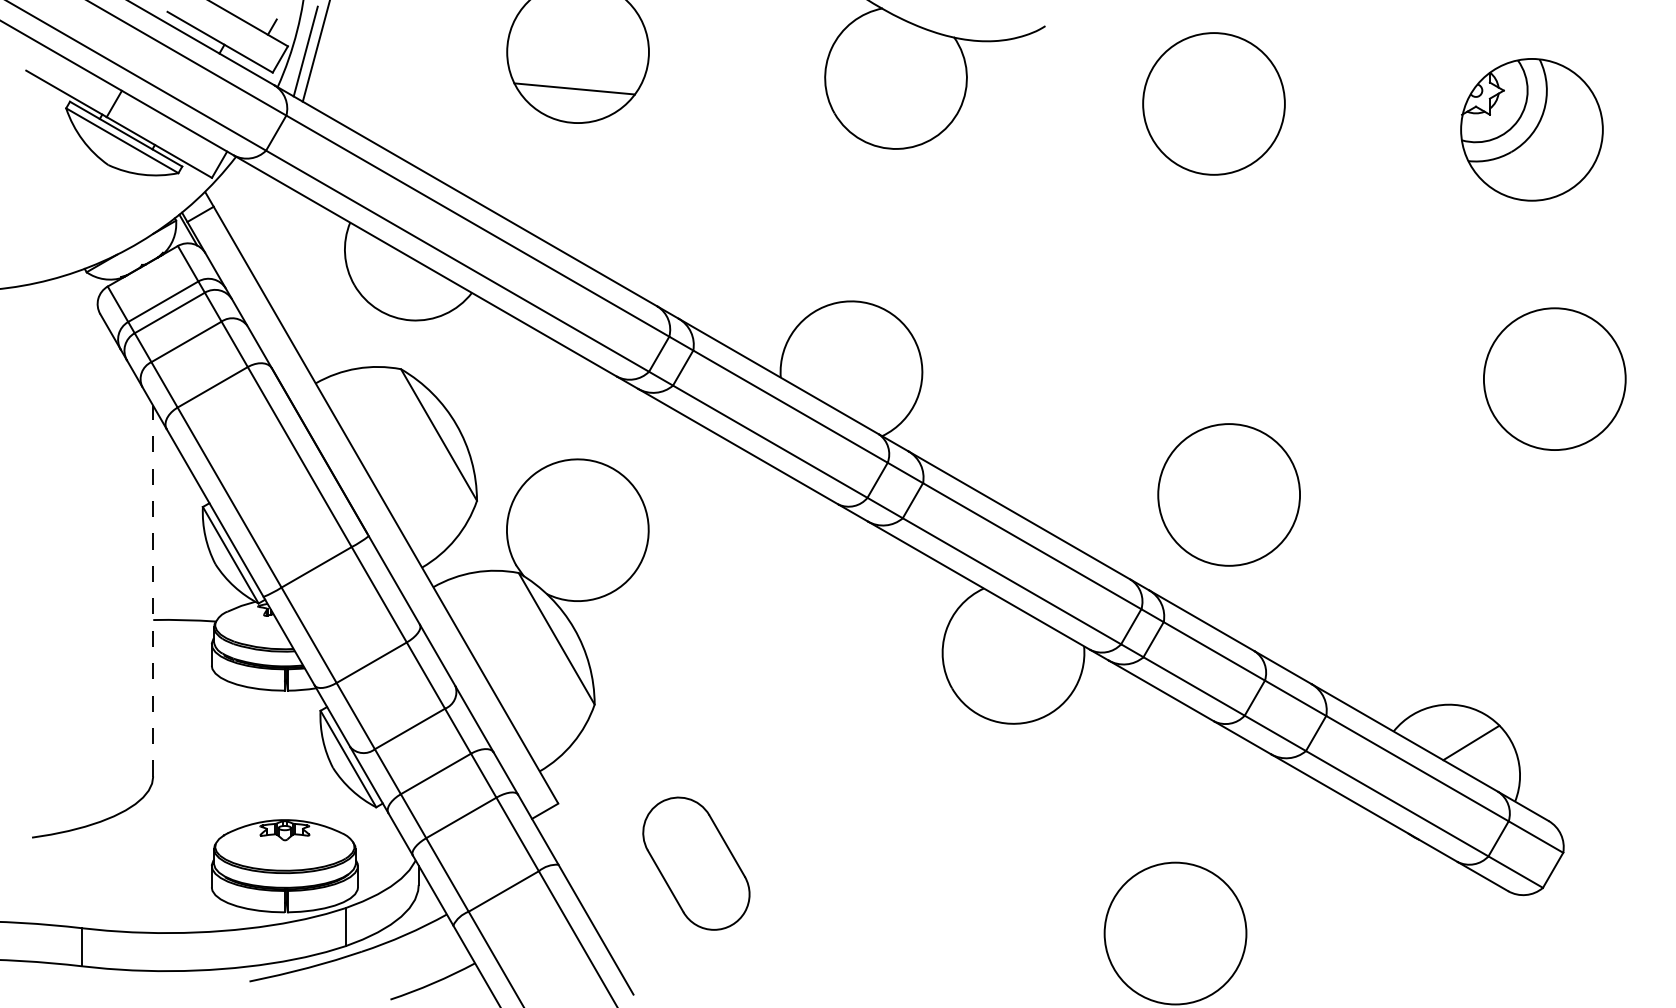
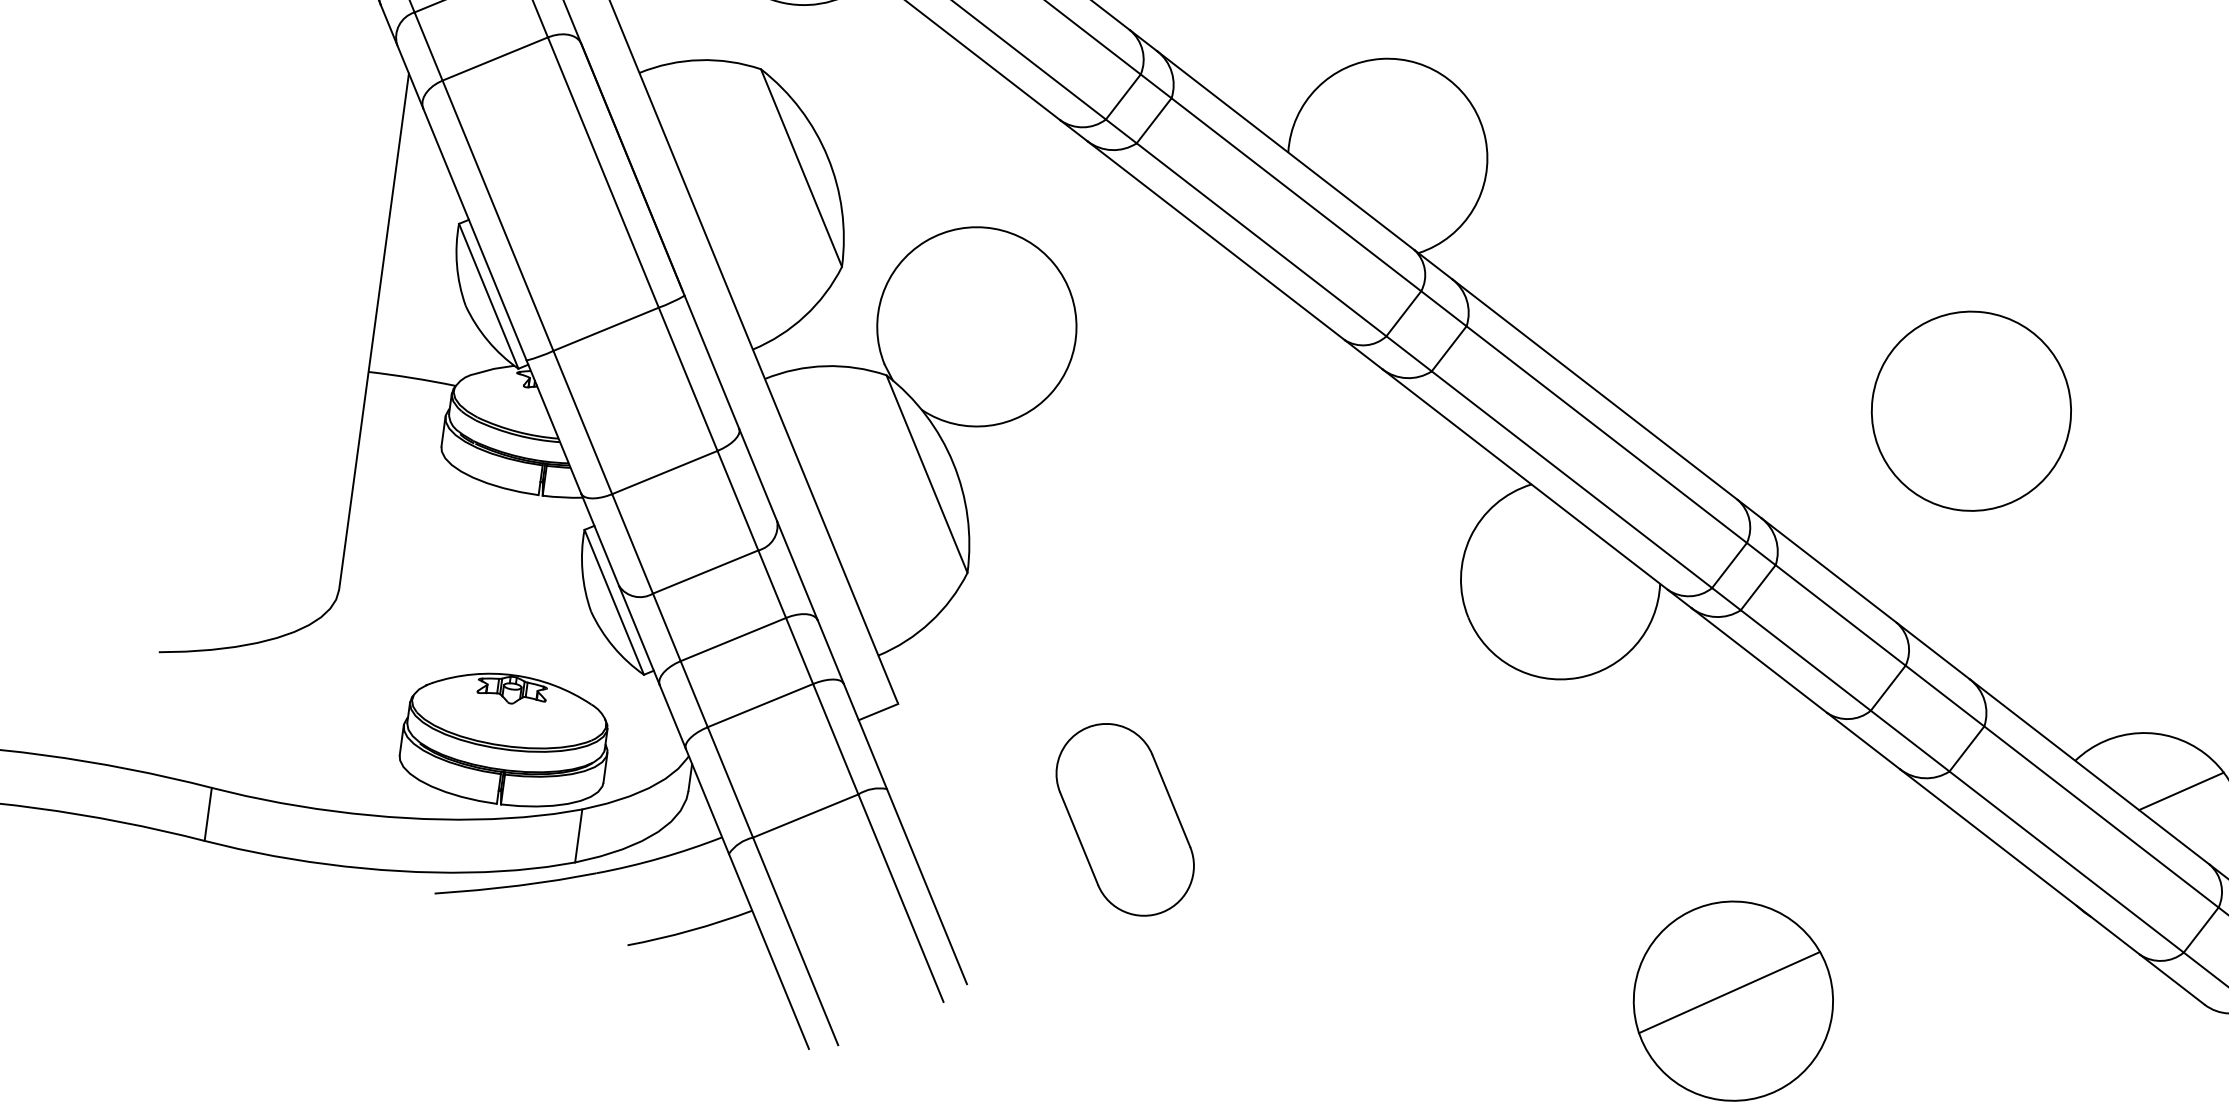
circle: (1228, 494) -> (1970, 410), moved
line: (153, 590) -> (374, 330), dashed -> solid
part: (696, 863) -> (1125, 819), moved
line: (1171, 927) -> (1728, 991), added

